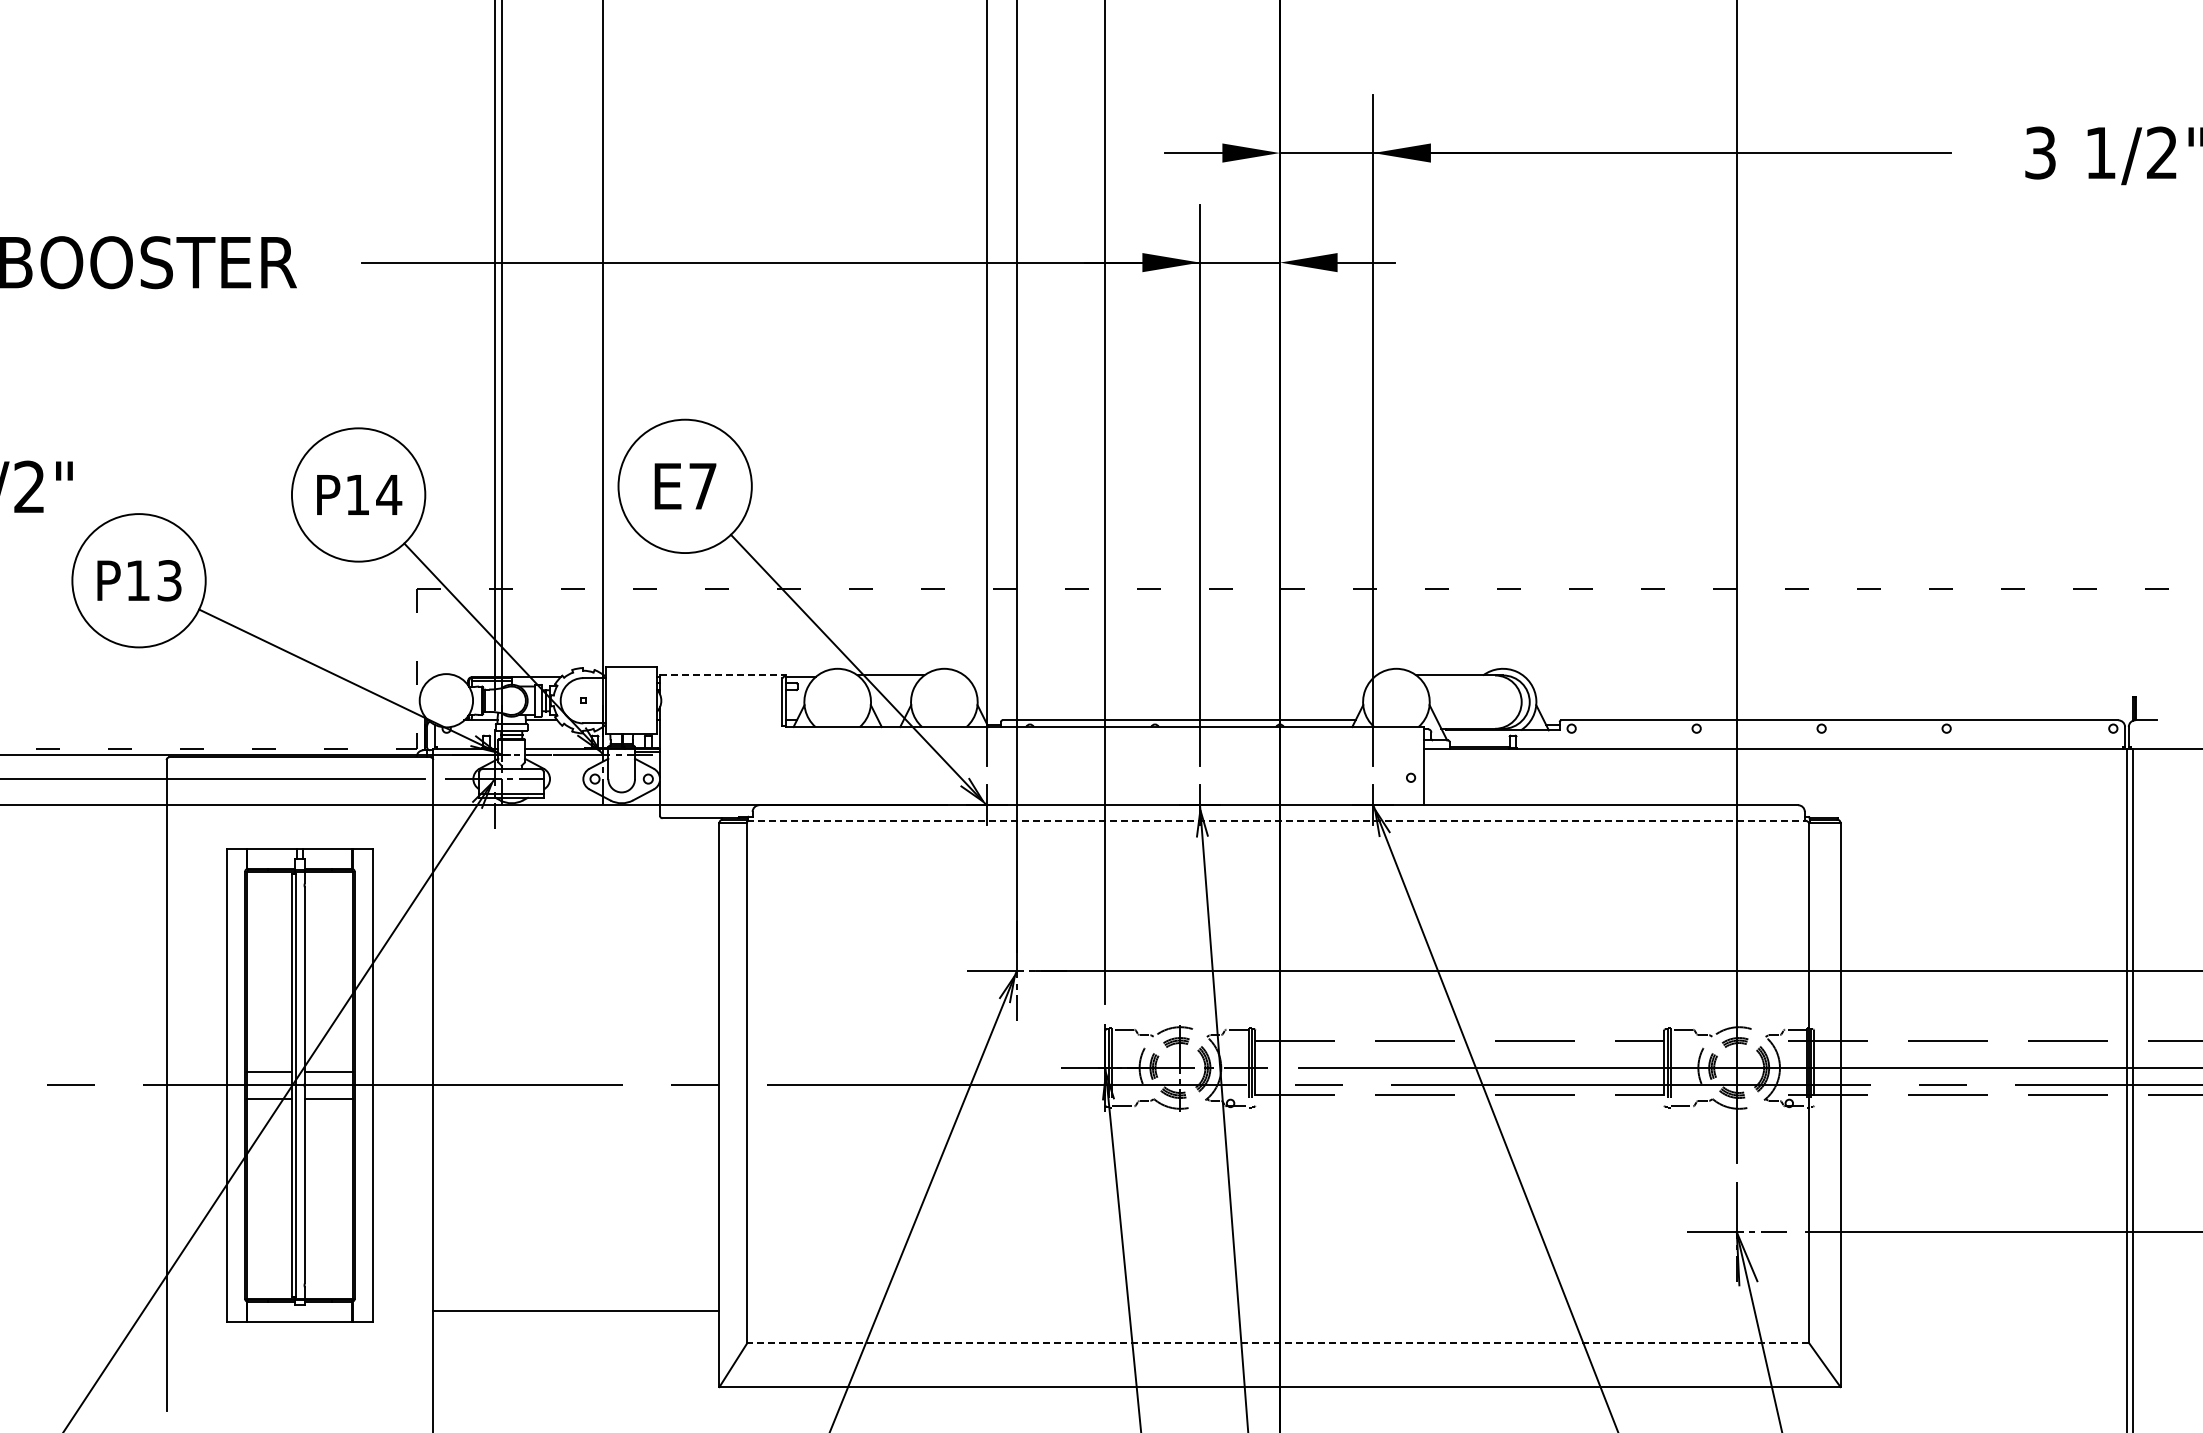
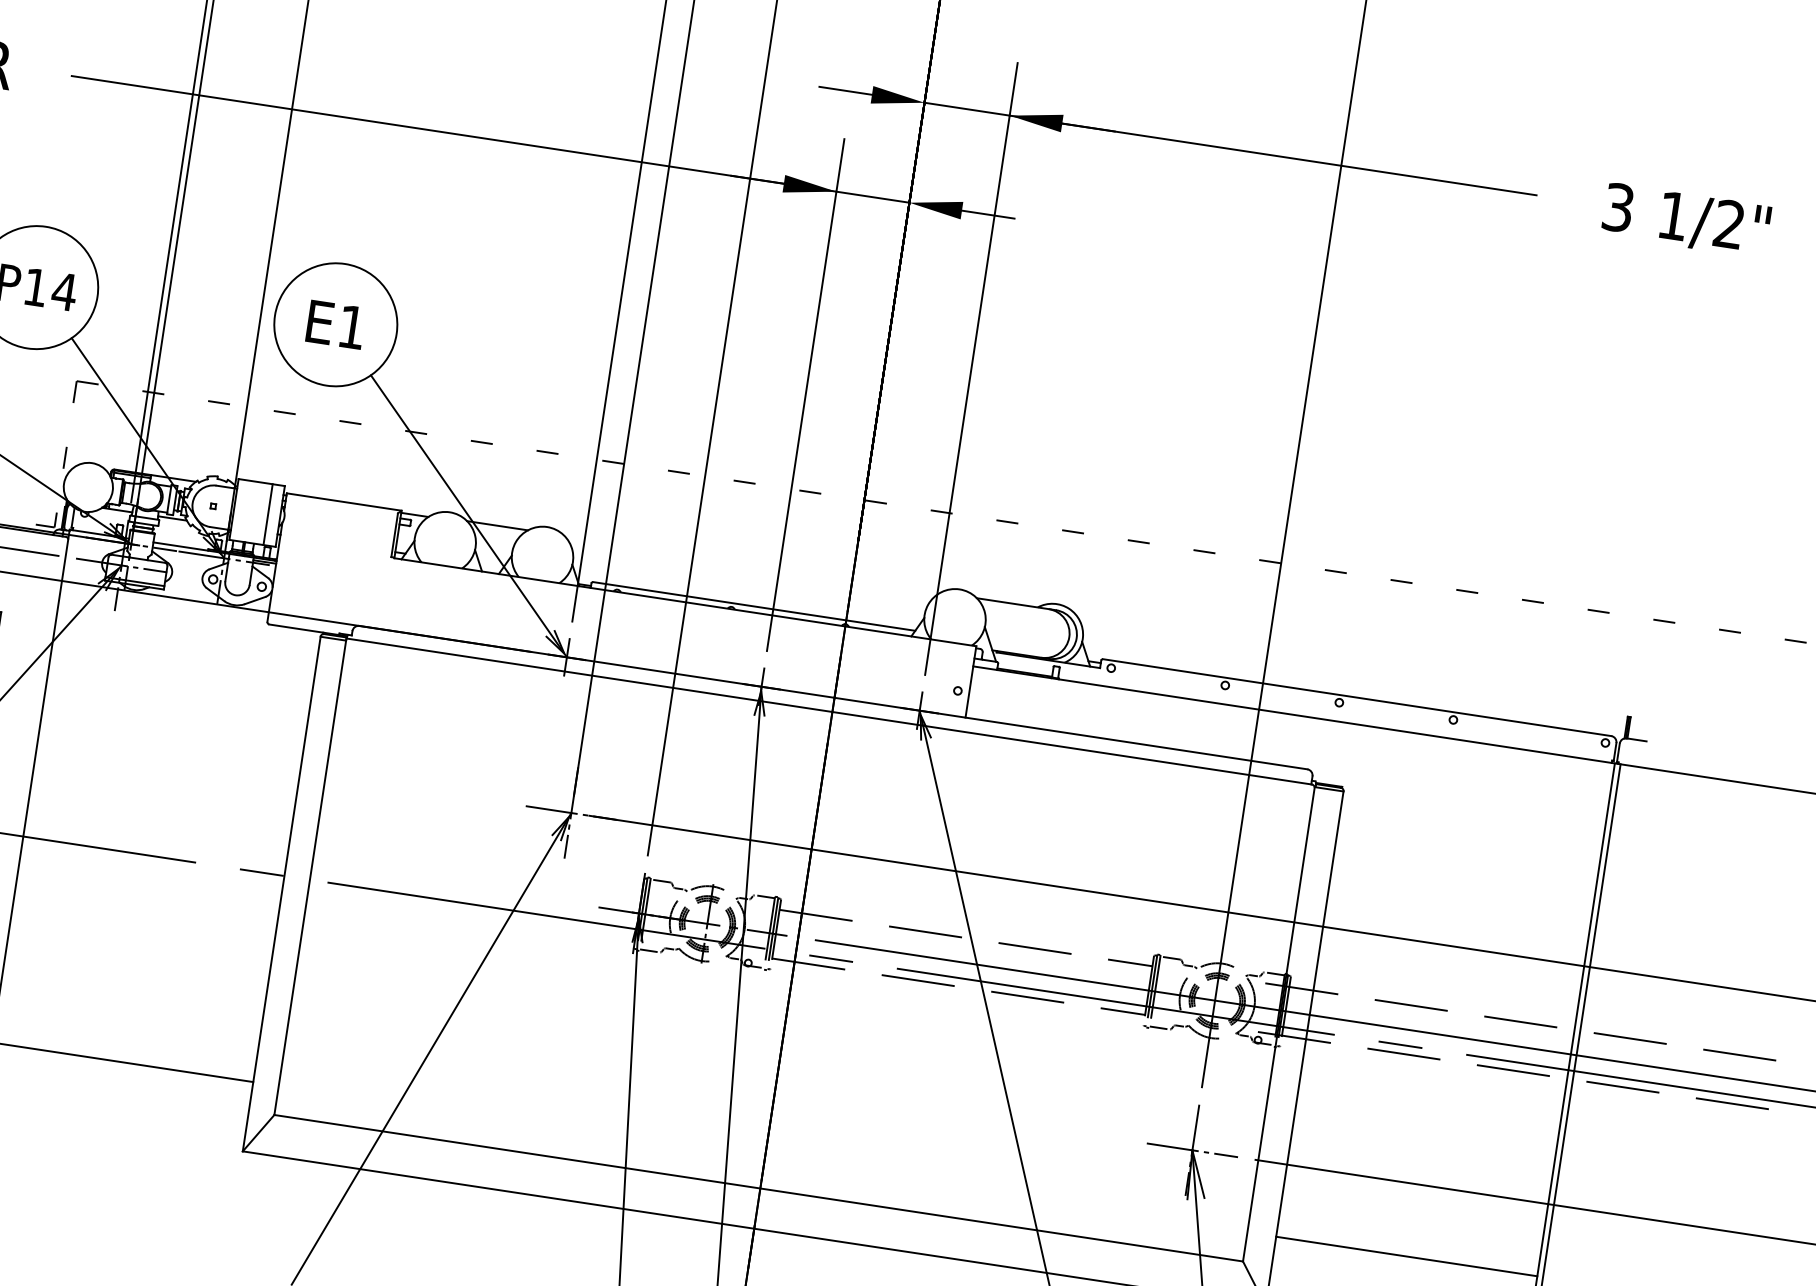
text: (702, 486) -> (351, 327), E7 -> E1
line: (722, 674) -> (343, 501), dashed -> solid
line: (643, 700) -> (268, 514), added
line: (1276, 820) -> (829, 711), dashed -> solid
line: (1983, 1311) -> (1406, 1256), added
line: (1278, 1343) -> (758, 1188), dashed -> solid

